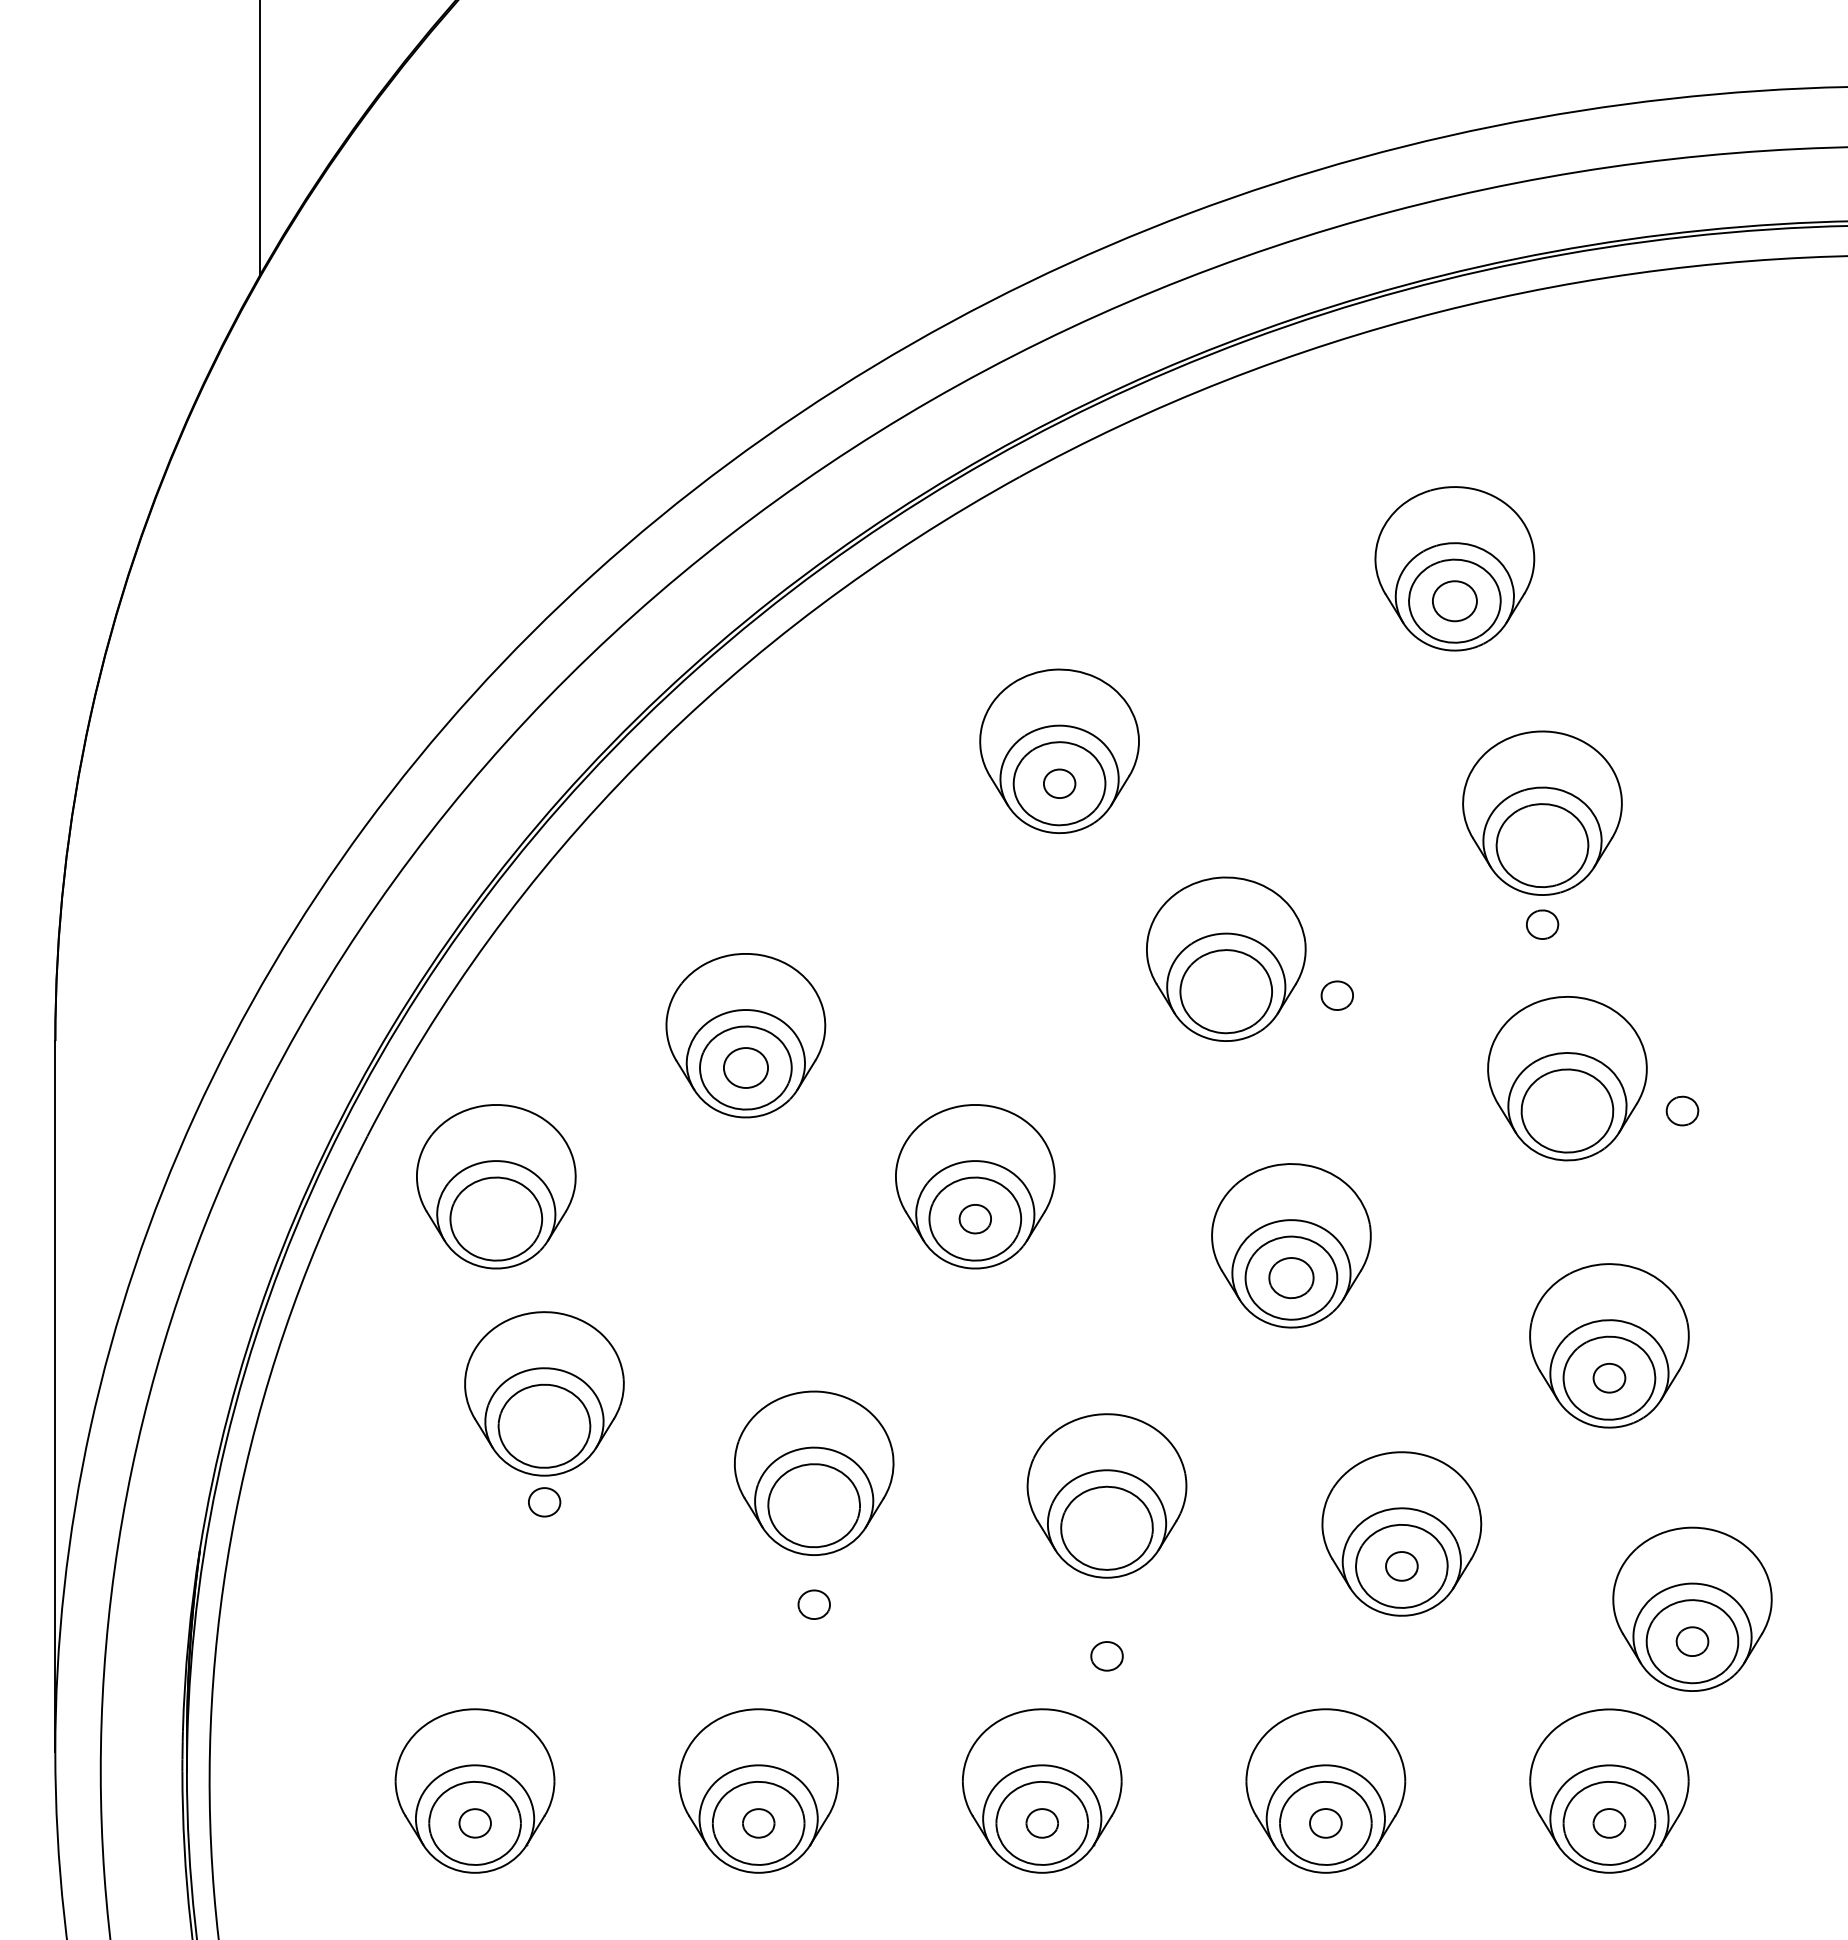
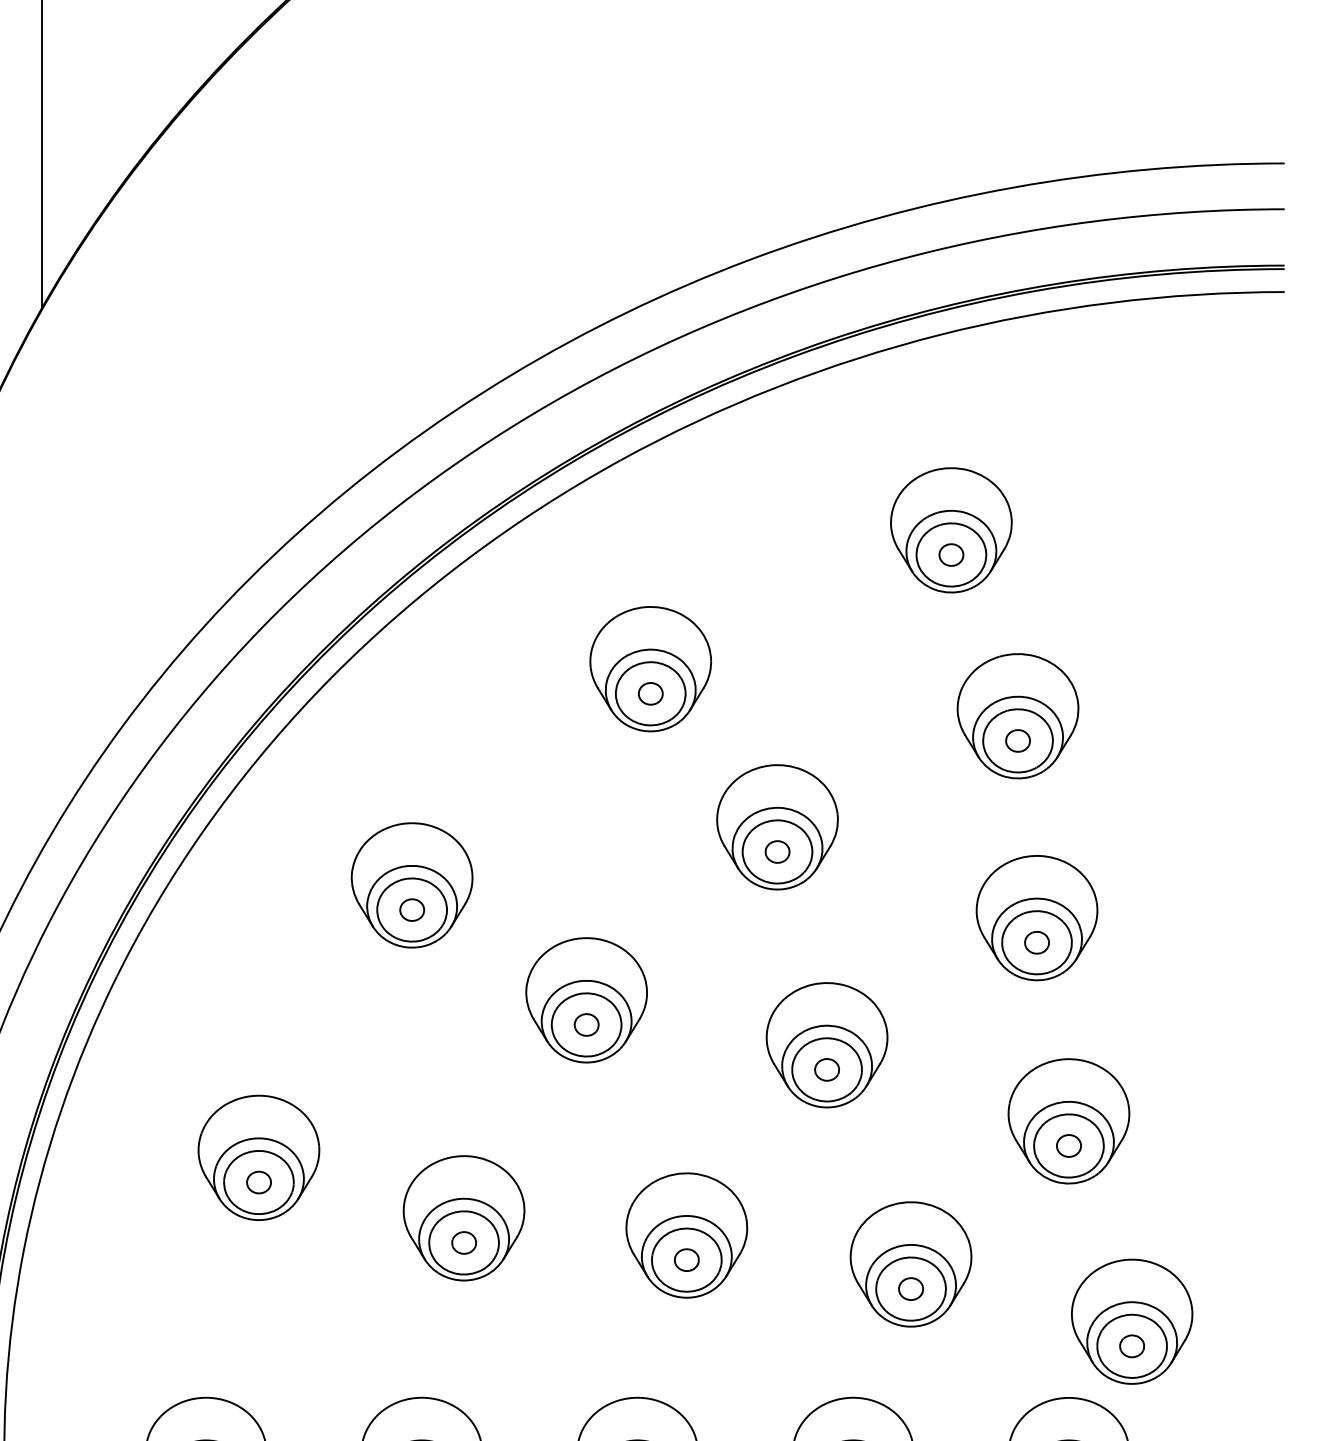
part: (1454, 601) -> (951, 555), size x0.71
part: (1542, 924) -> (1018, 740), moved
part: (1336, 995) -> (776, 851), moved
part: (745, 1068) -> (411, 910), size x0.71
part: (1682, 1110) -> (1037, 942), moved
part: (496, 1186) -> (222, 1000), removed
part: (1291, 1278) -> (827, 1070), size x0.71
part: (544, 1502) -> (258, 1182), moved
part: (813, 1604) -> (463, 1242), moved
part: (1106, 1656) -> (686, 1260), moved

